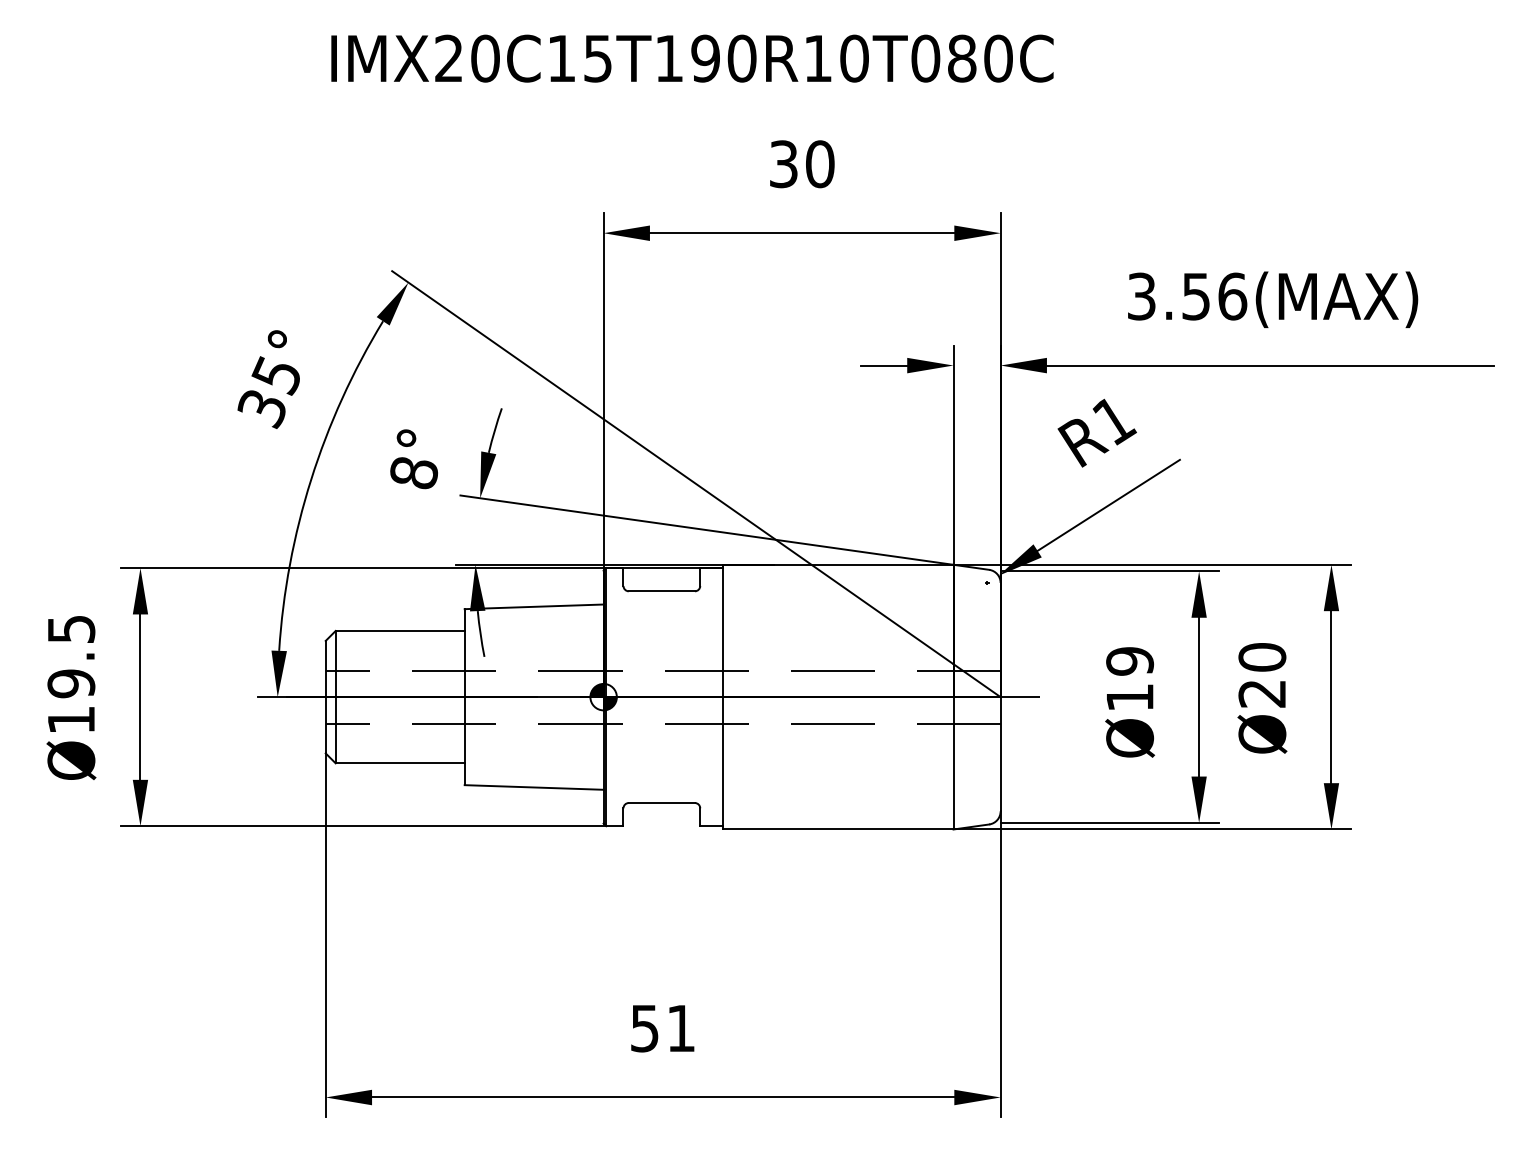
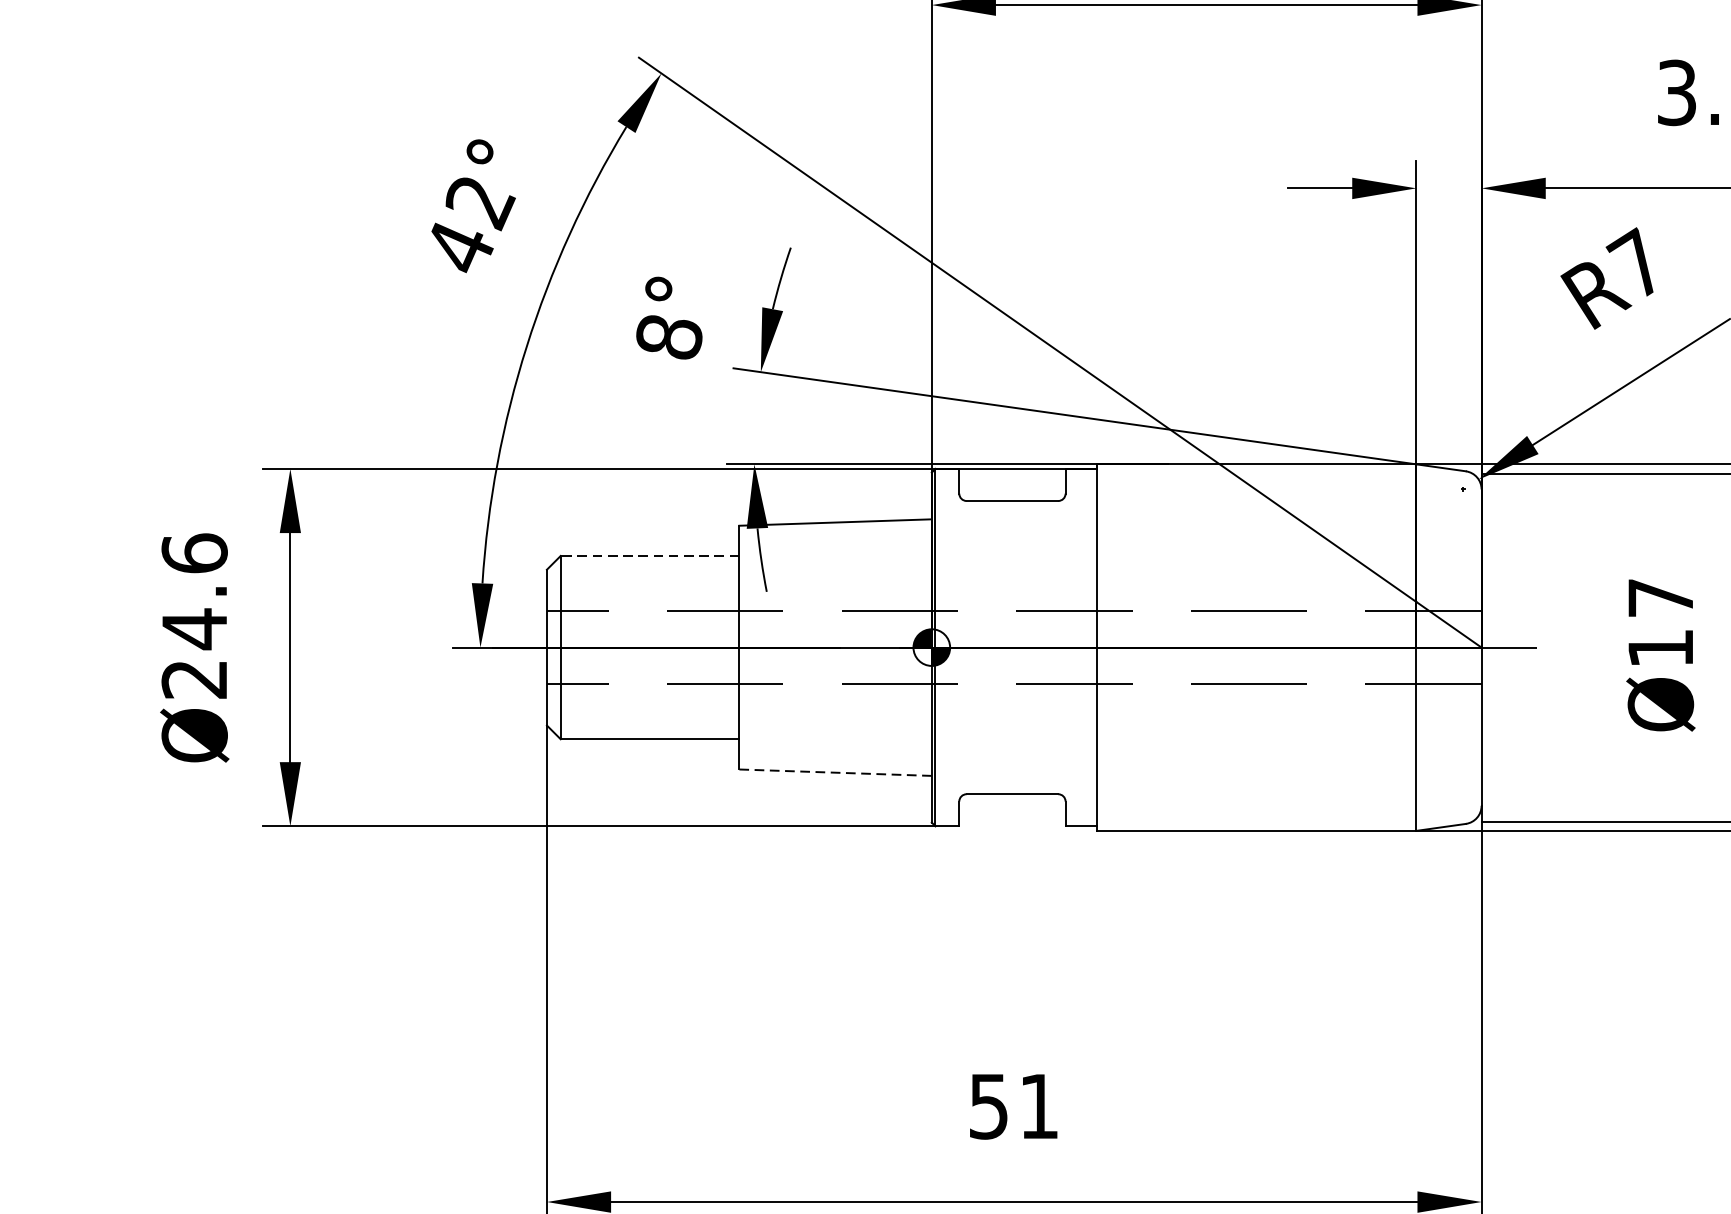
text: (270, 392) -> (470, 225), 35° -> 42°
text: (1113, 419) -> (1637, 263), R1 -> R7
line: (400, 630) -> (650, 555), solid -> dashed
text: (1130, 661) -> (1661, 598), Ø19 -> Ø17
text: (71, 673) -> (194, 614), Ø19.5 -> Ø24.6
line: (534, 787) -> (836, 772), solid -> dashed

